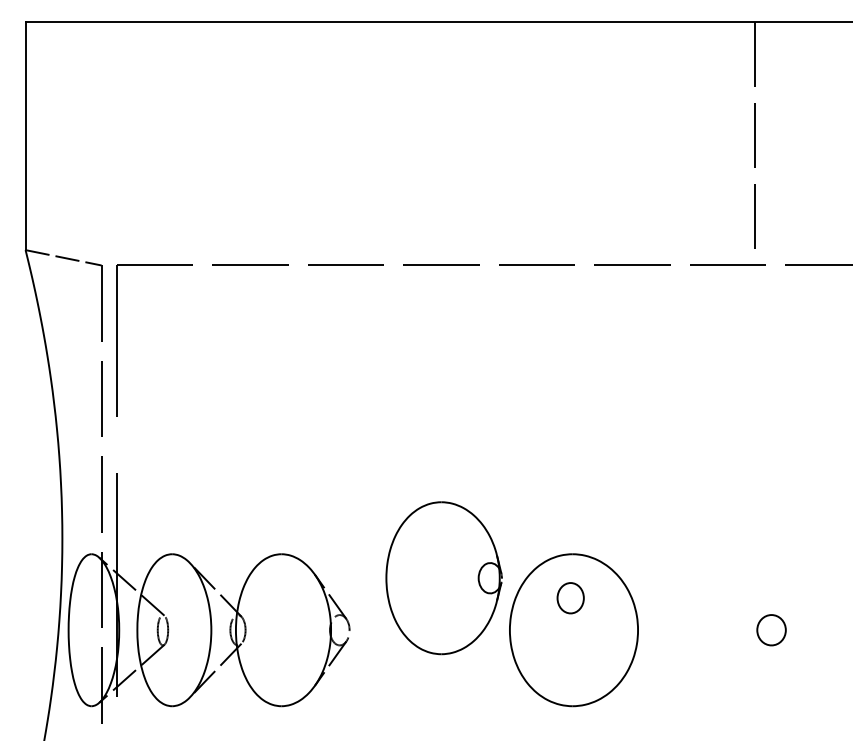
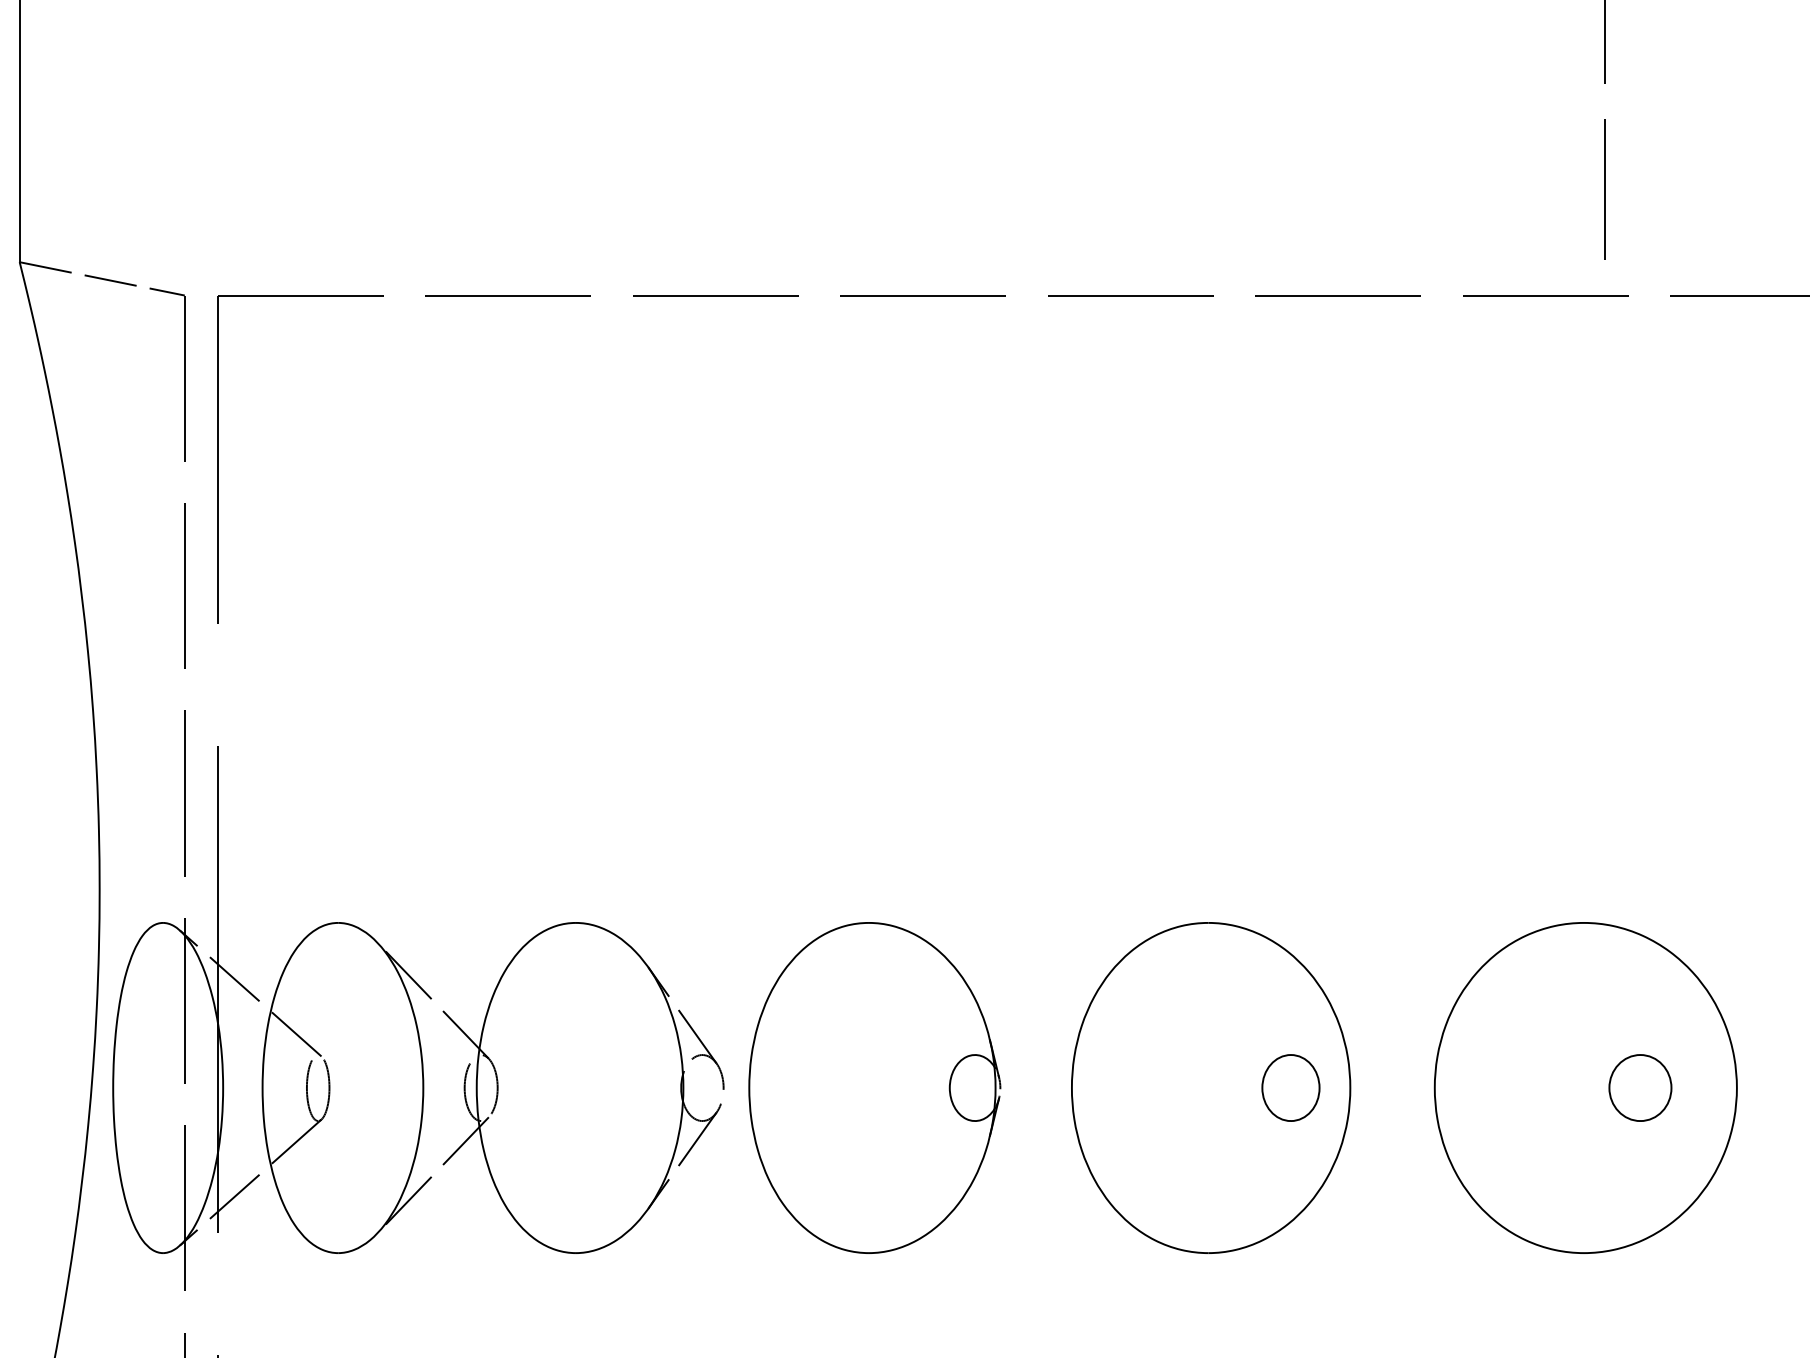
part: (443, 578) -> (873, 1088), moved
part: (570, 598) -> (1290, 1088), moved
part: (746, 630) -> (1585, 1088), added

